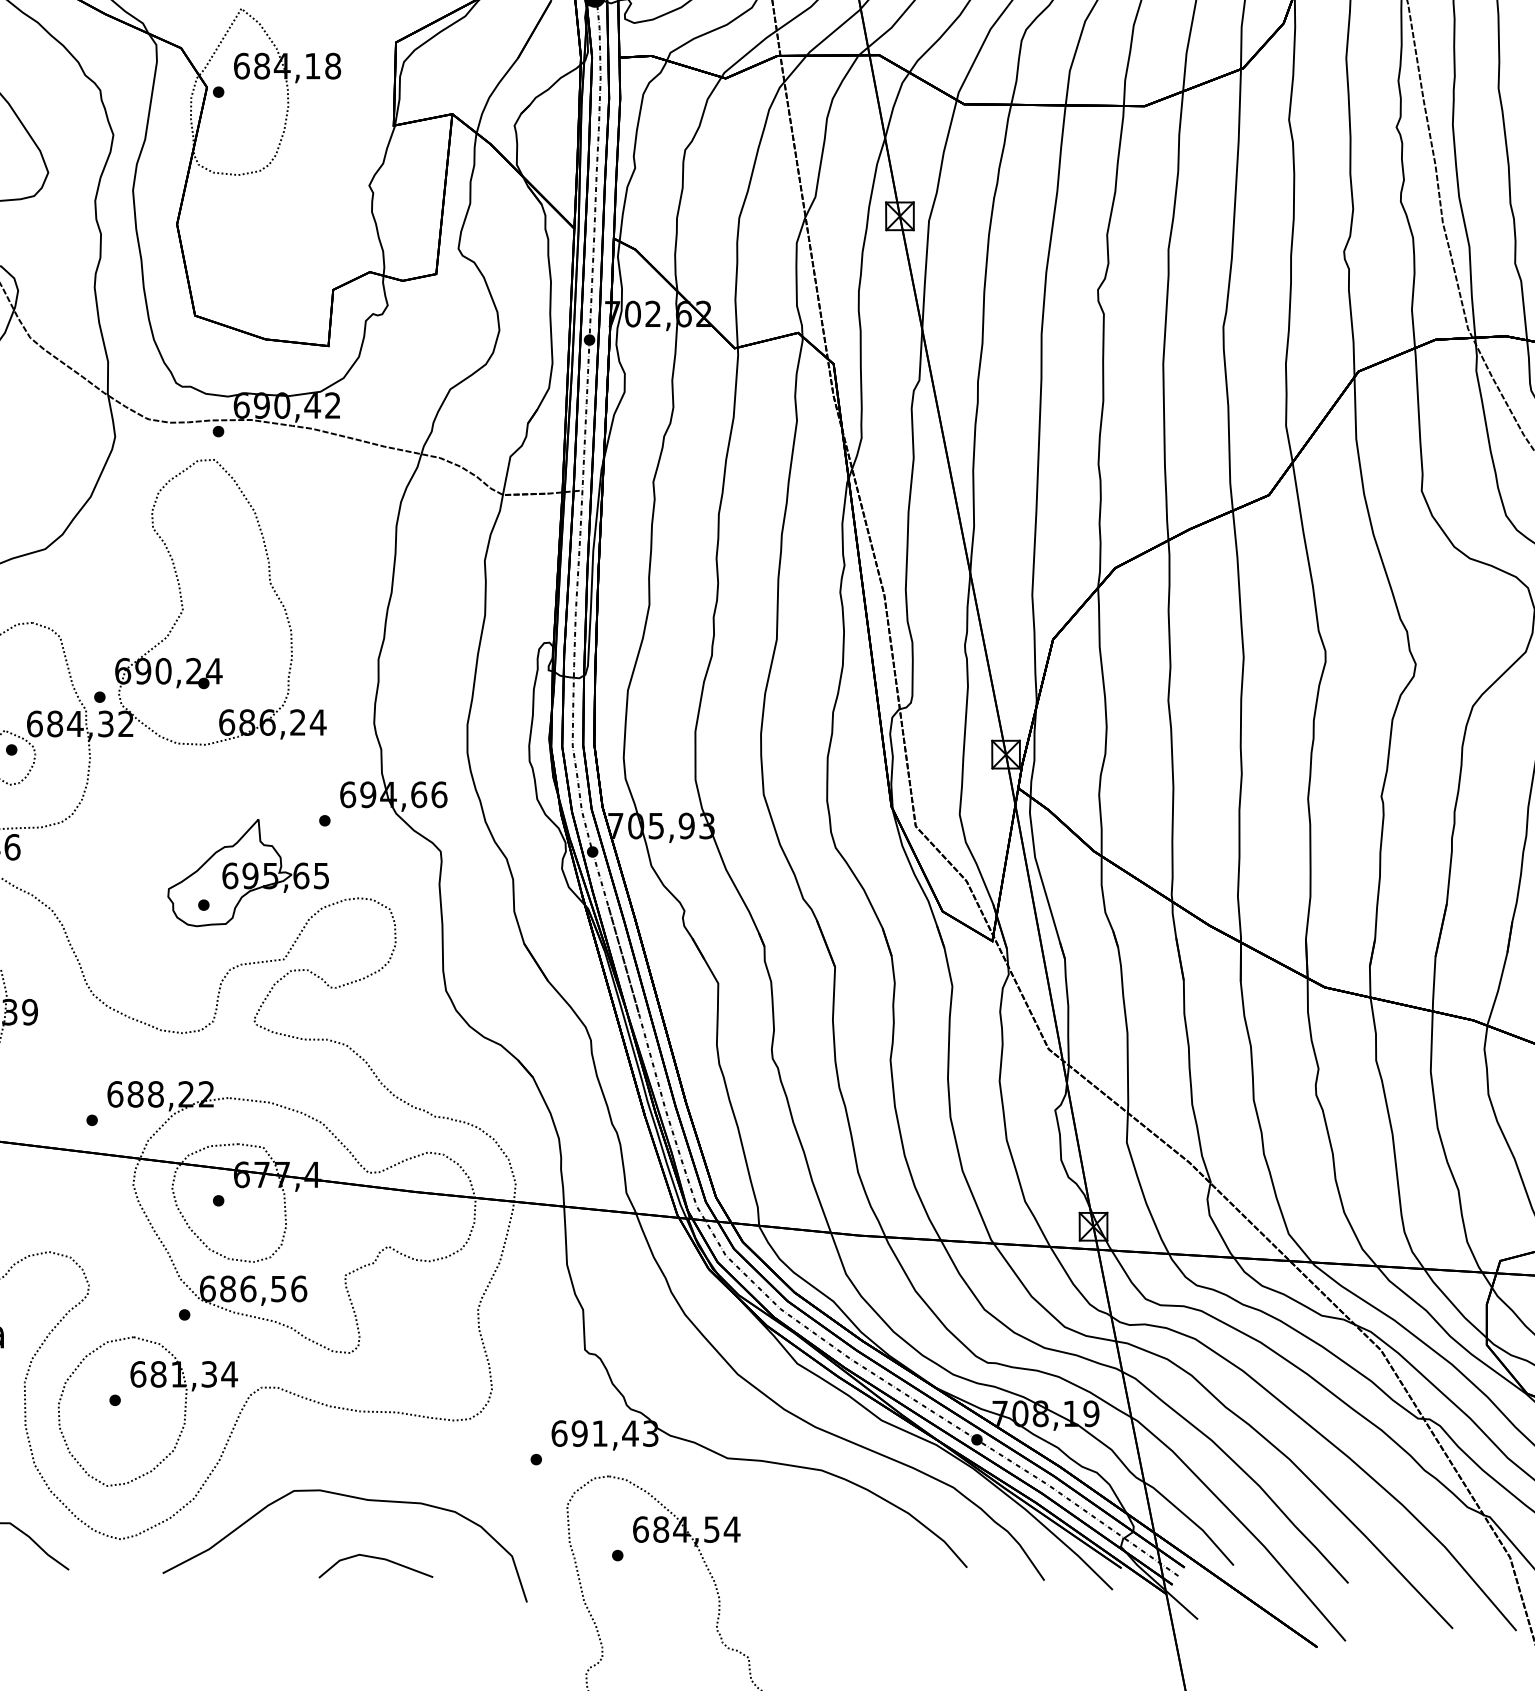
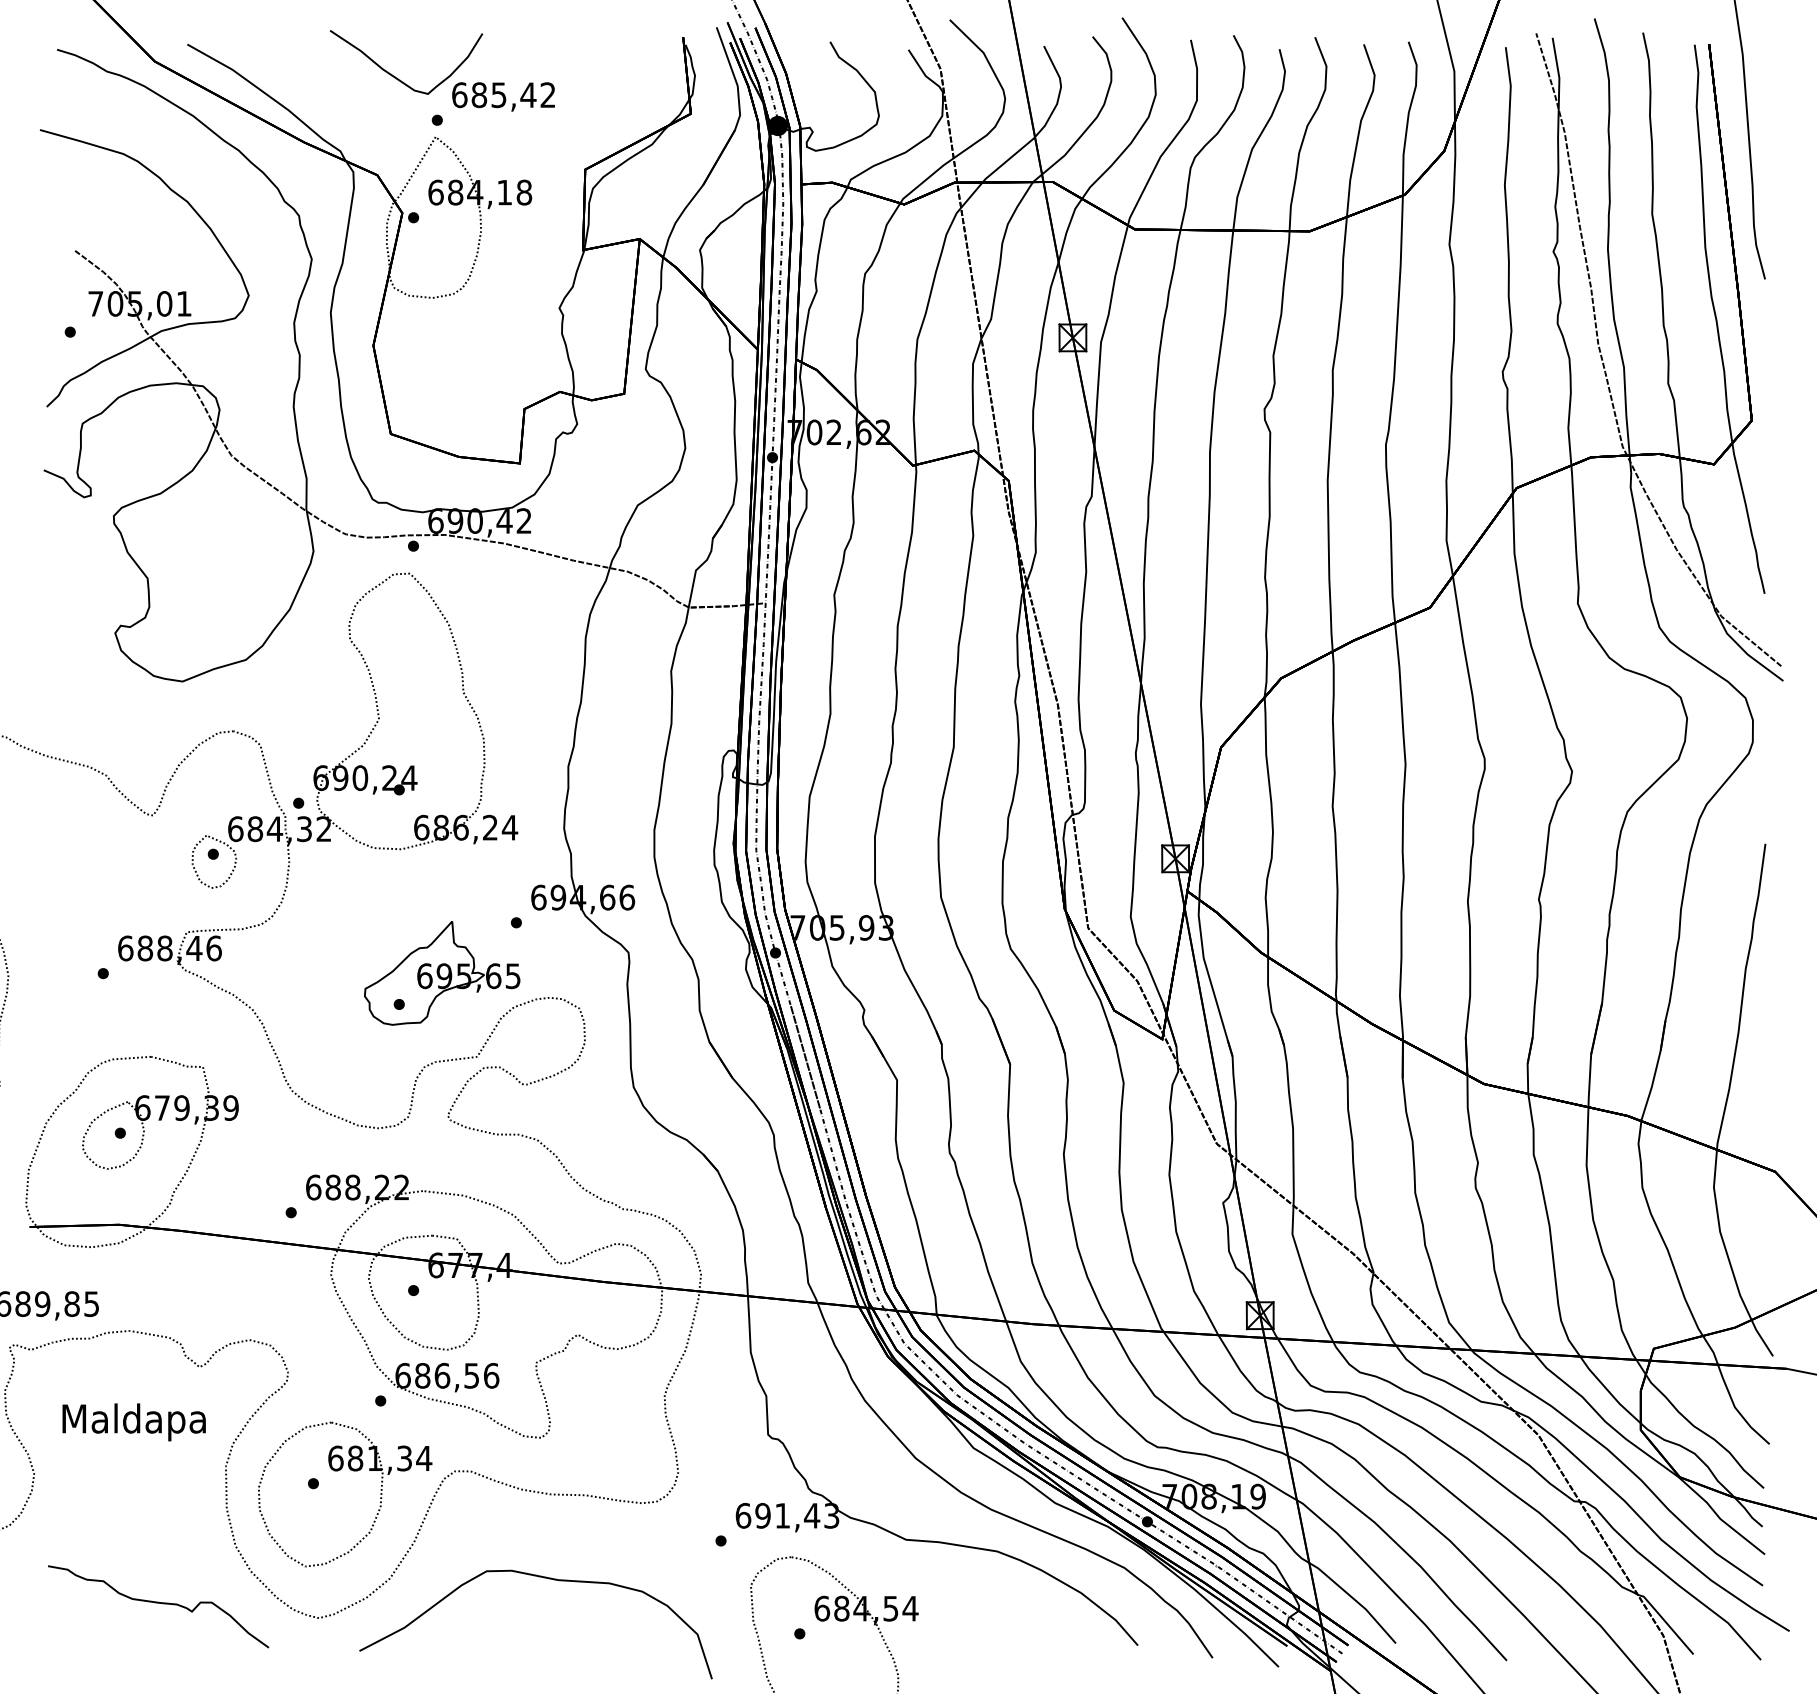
line: (377, 1559) -> (567, 1637), removed

